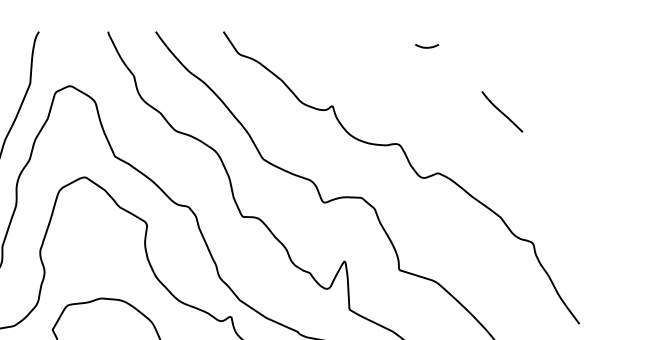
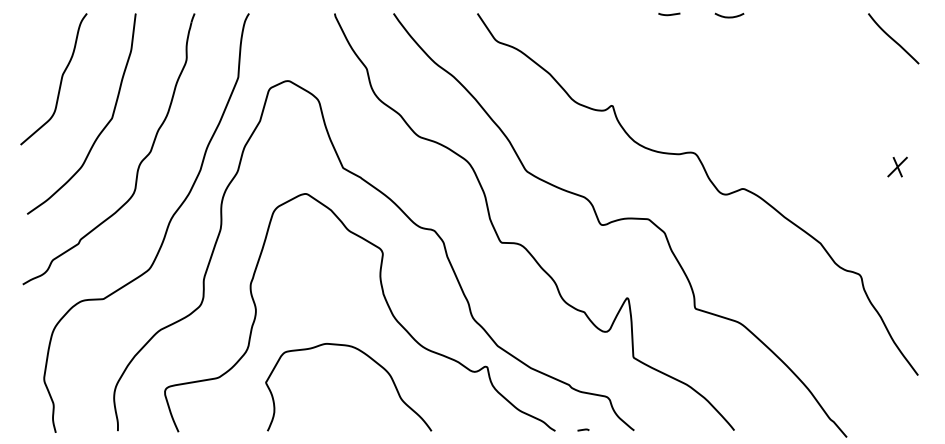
curve: (378, 32) -> (669, 14), added
curve: (427, 47) -> (729, 16), moved
curve: (502, 111) -> (893, 38), moved
part: (562, 155) -> (897, 166), added

